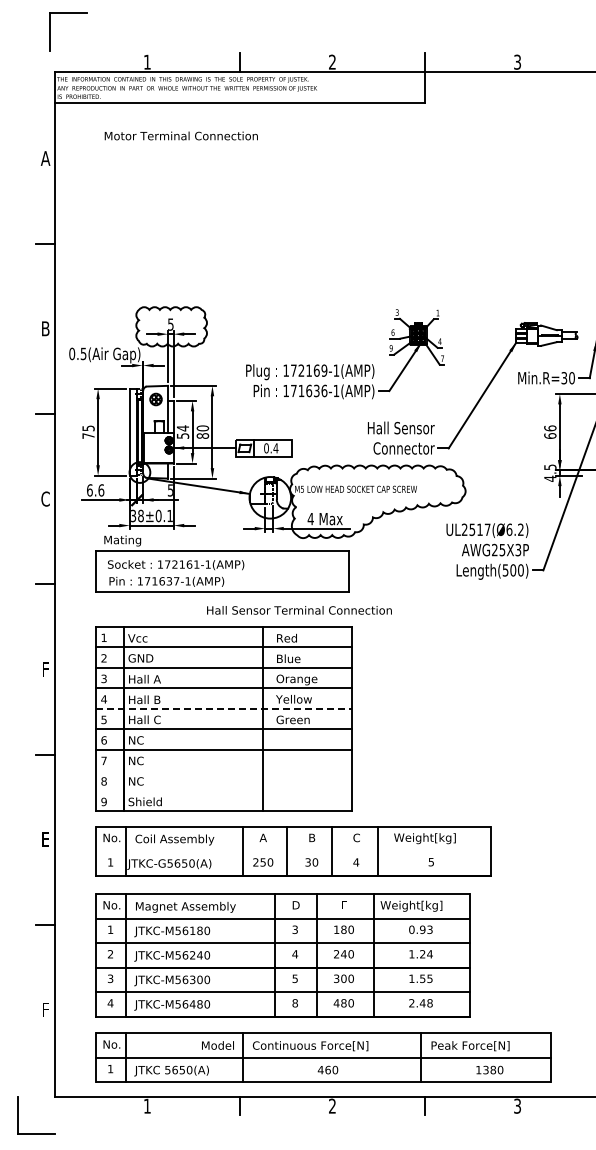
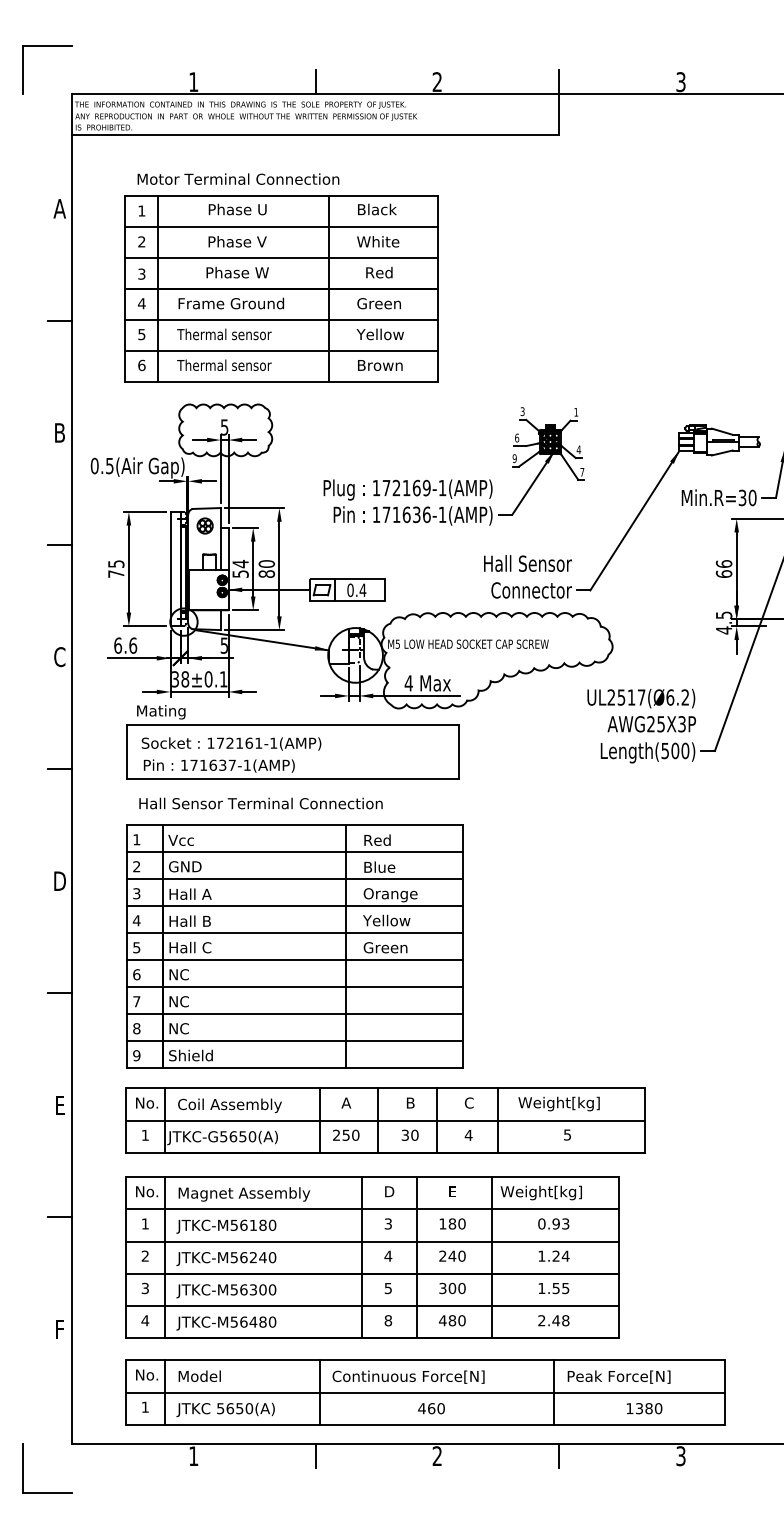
part: (68, 13) -> (47, 45), moved
part: (213, 219) -> (280, 289), added
text: (299, 610) -> (261, 803), moved
text: (45, 669) -> (59, 881), F -> D
line: (224, 708) -> (295, 932), dashed -> solid
line: (224, 770) -> (295, 1014), added
line: (224, 790) -> (295, 1040), added
line: (292, 851) -> (384, 1120), added
text: (217, 1045) -> (199, 1376), moved

